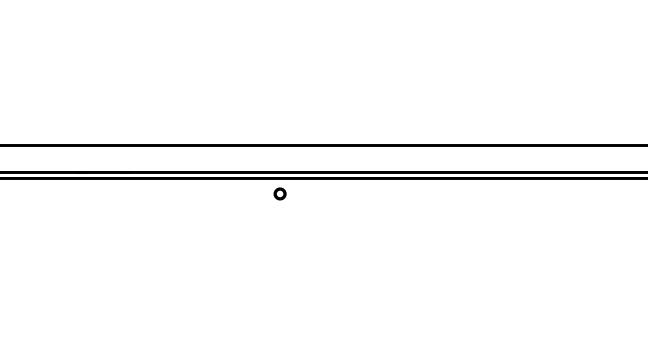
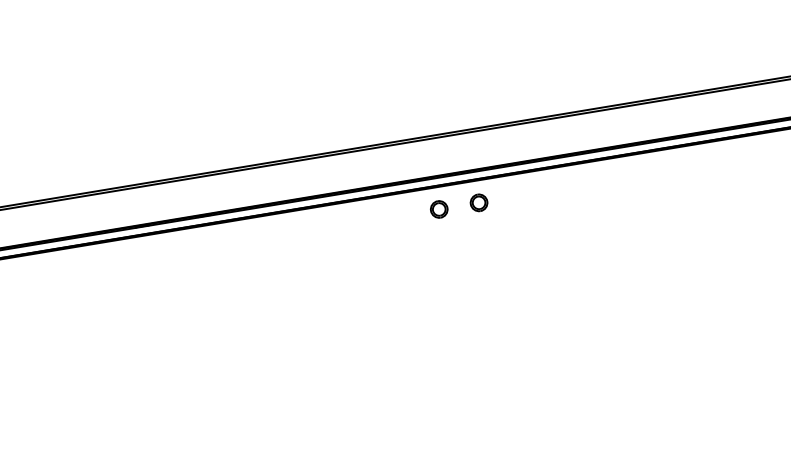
part: (306, 193) -> (478, 202), added

